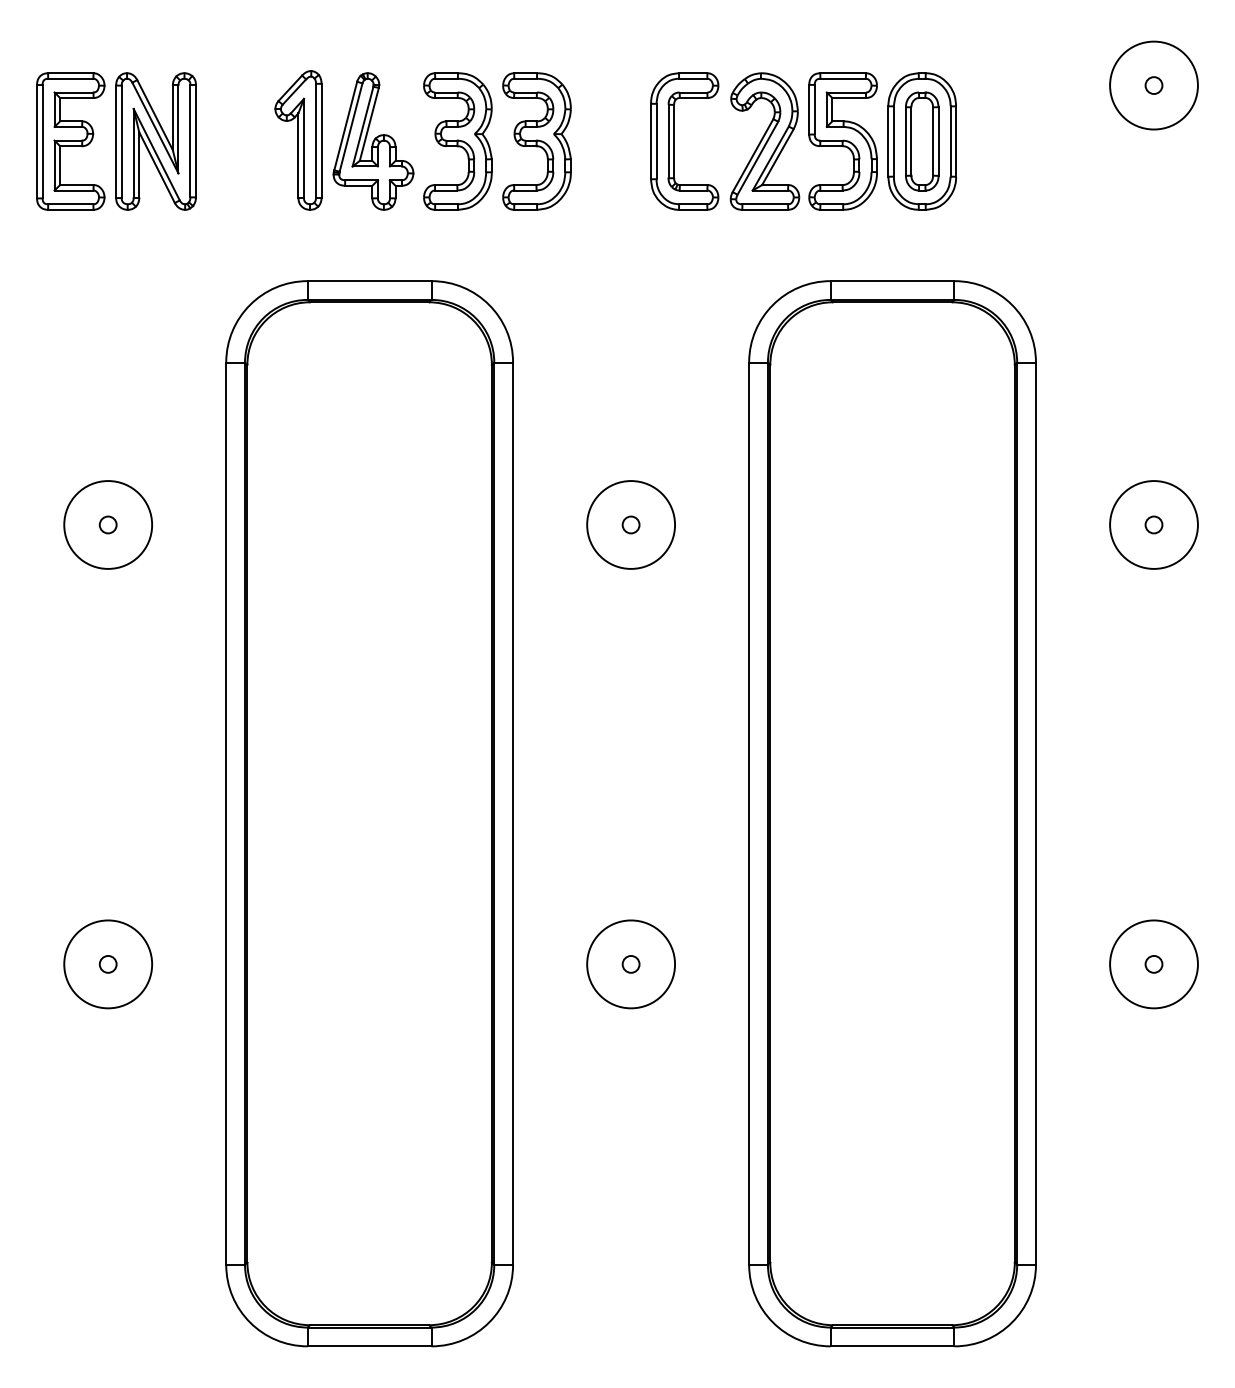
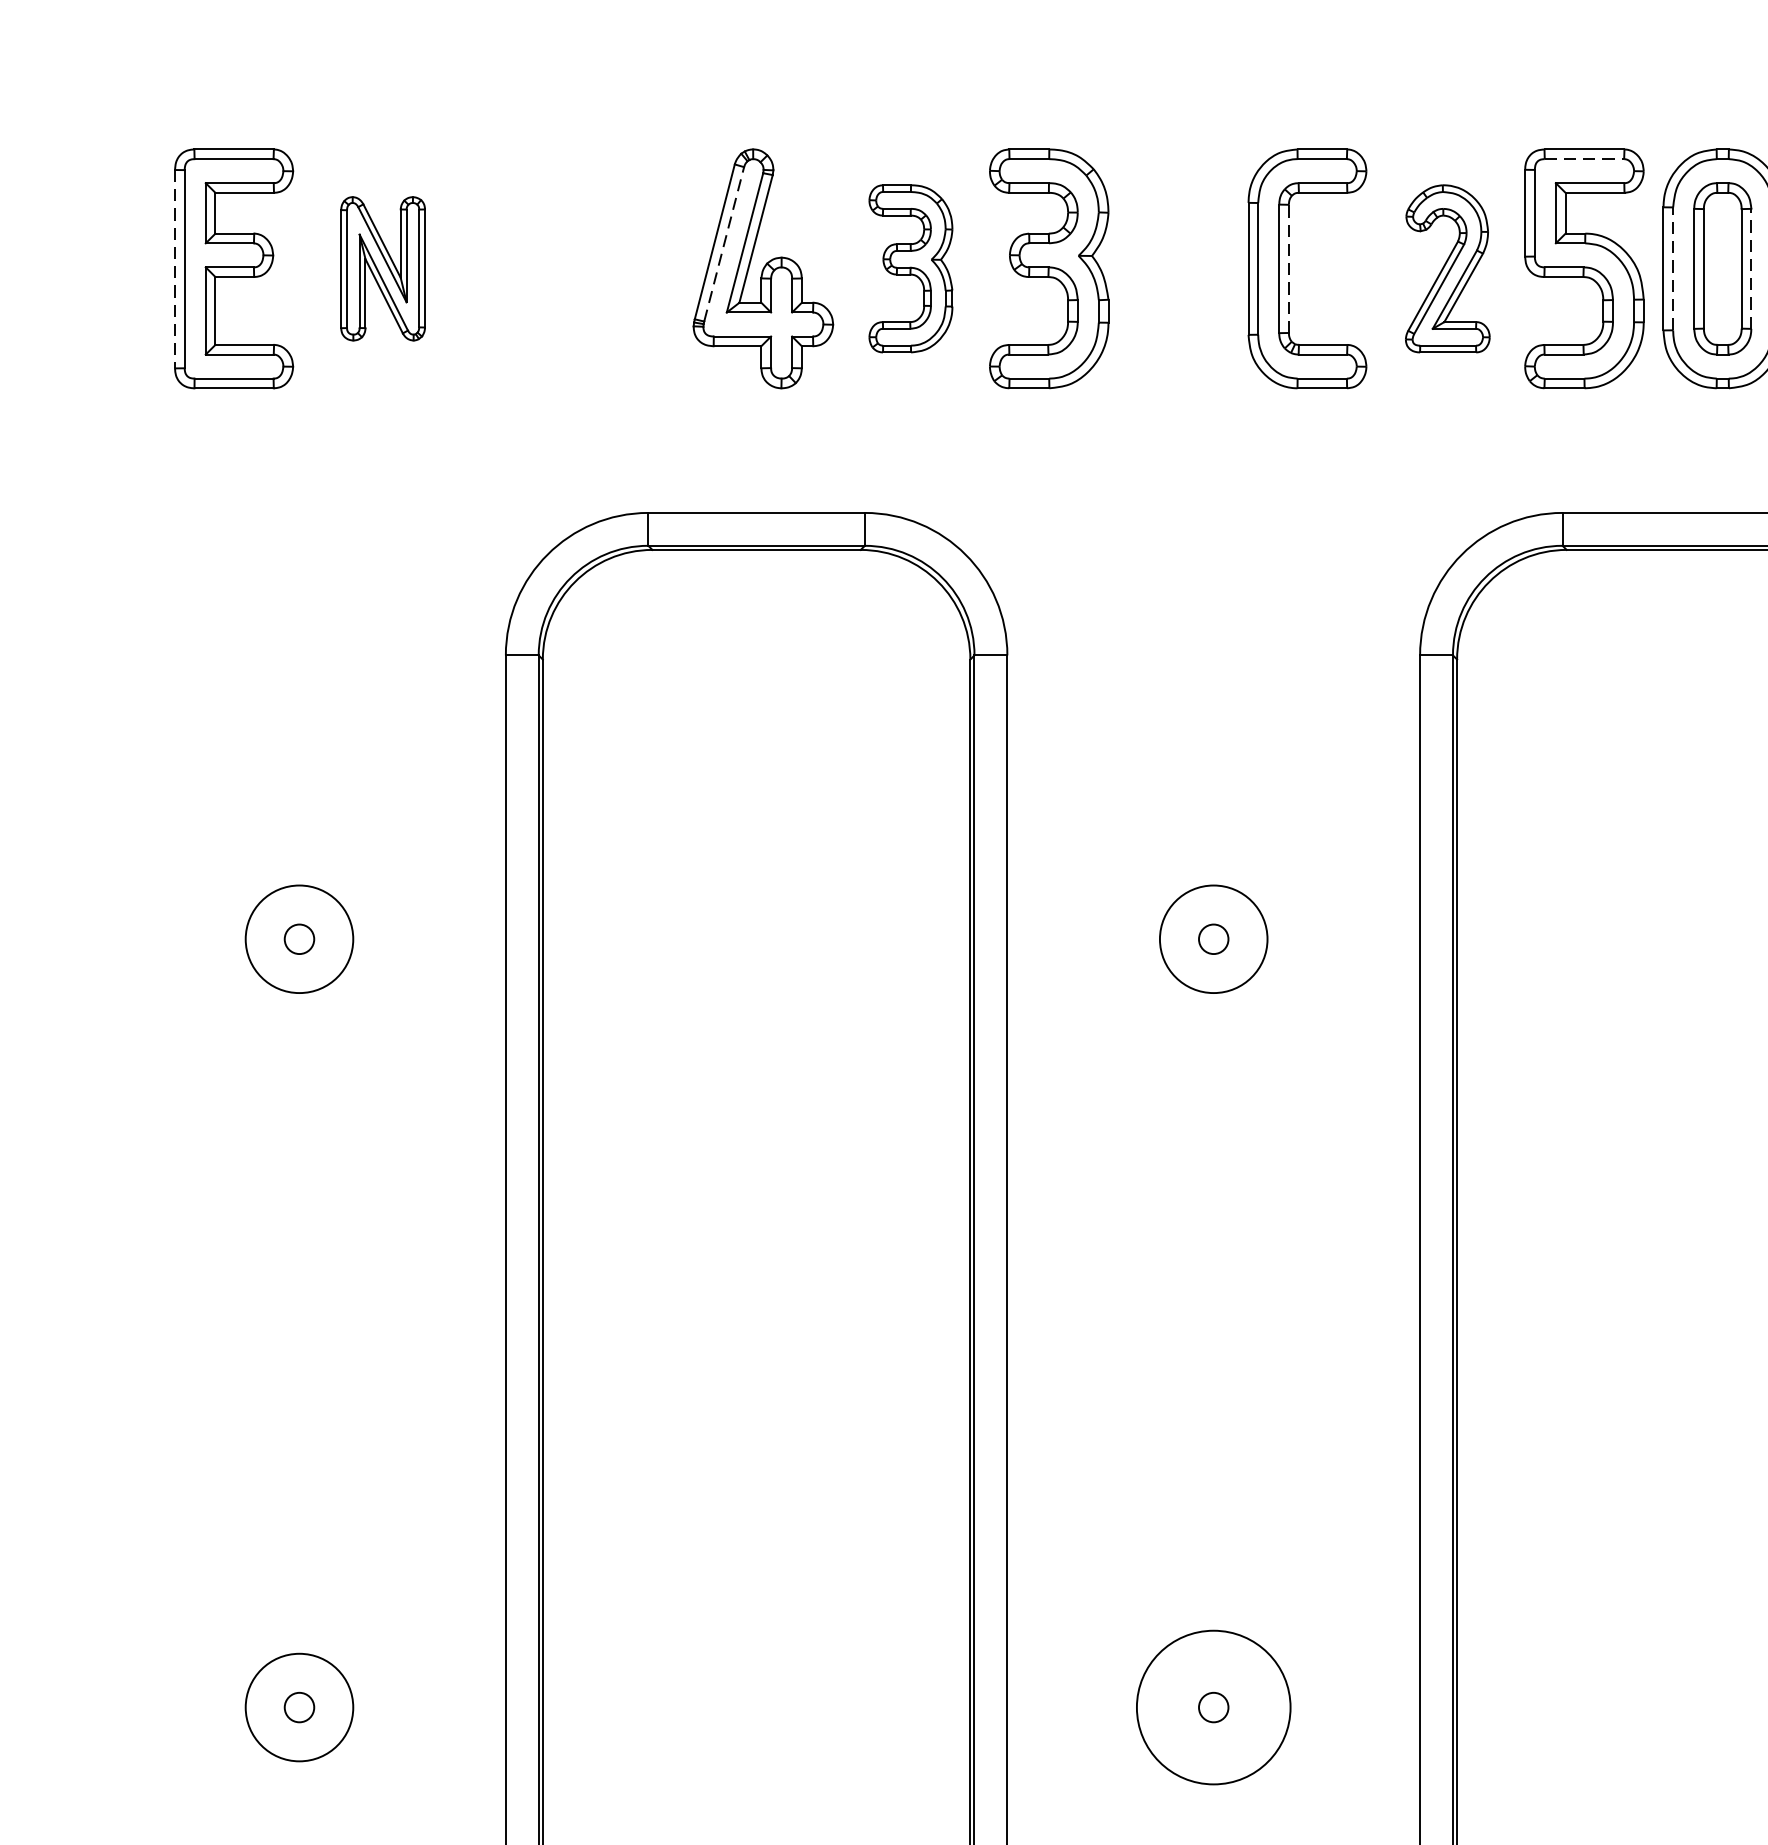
line: (843, 78) -> (1585, 158), solid -> dashed
line: (351, 127) -> (724, 244), solid -> dashed
part: (298, 140) -> (632, 267), removed
line: (37, 141) -> (175, 268), solid -> dashed
part: (155, 141) -> (382, 268), size x0.6
part: (457, 141) -> (910, 268), size x0.7
line: (674, 141) -> (1289, 268), solid -> dashed
part: (764, 141) -> (1446, 268), size x0.7
line: (893, 141) -> (1672, 268), solid -> dashed
line: (938, 141) -> (1751, 268), solid -> dashed
circle: (108, 524) -> (299, 938), size x0.7
circle: (631, 524) -> (1214, 938), size x0.7
circle: (108, 964) -> (299, 1707), size x0.7

